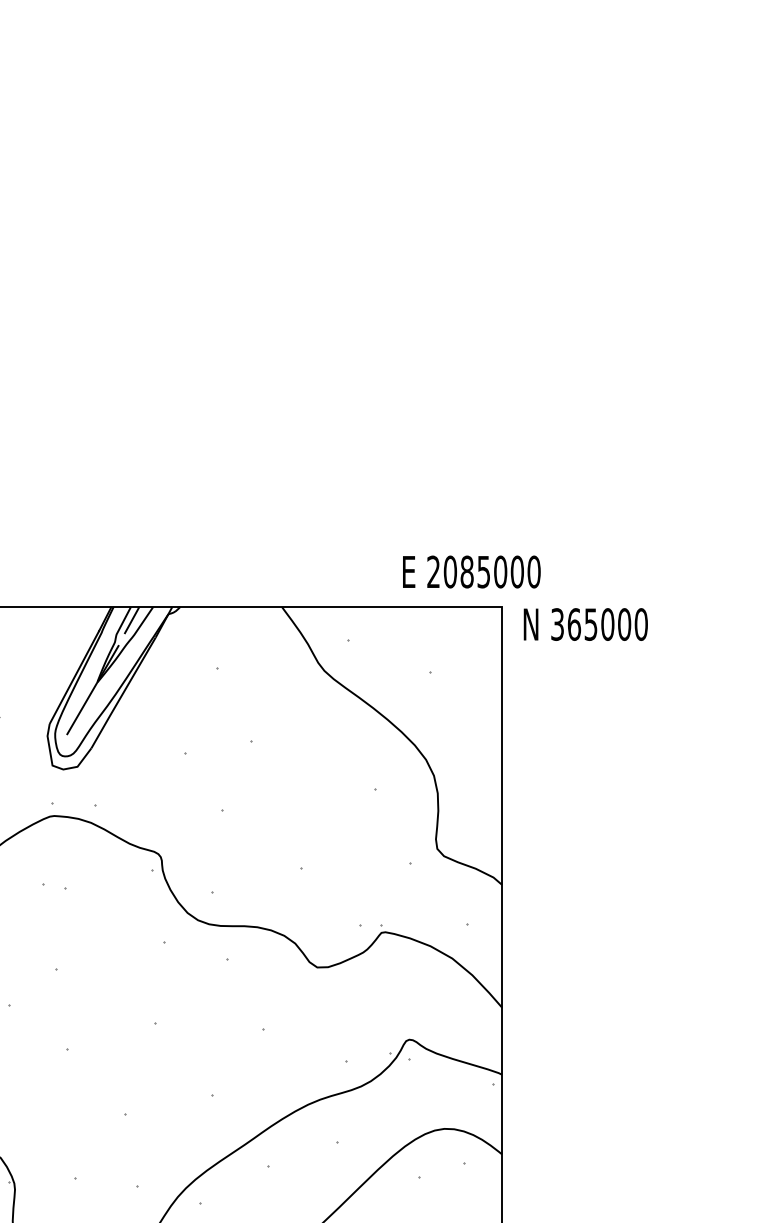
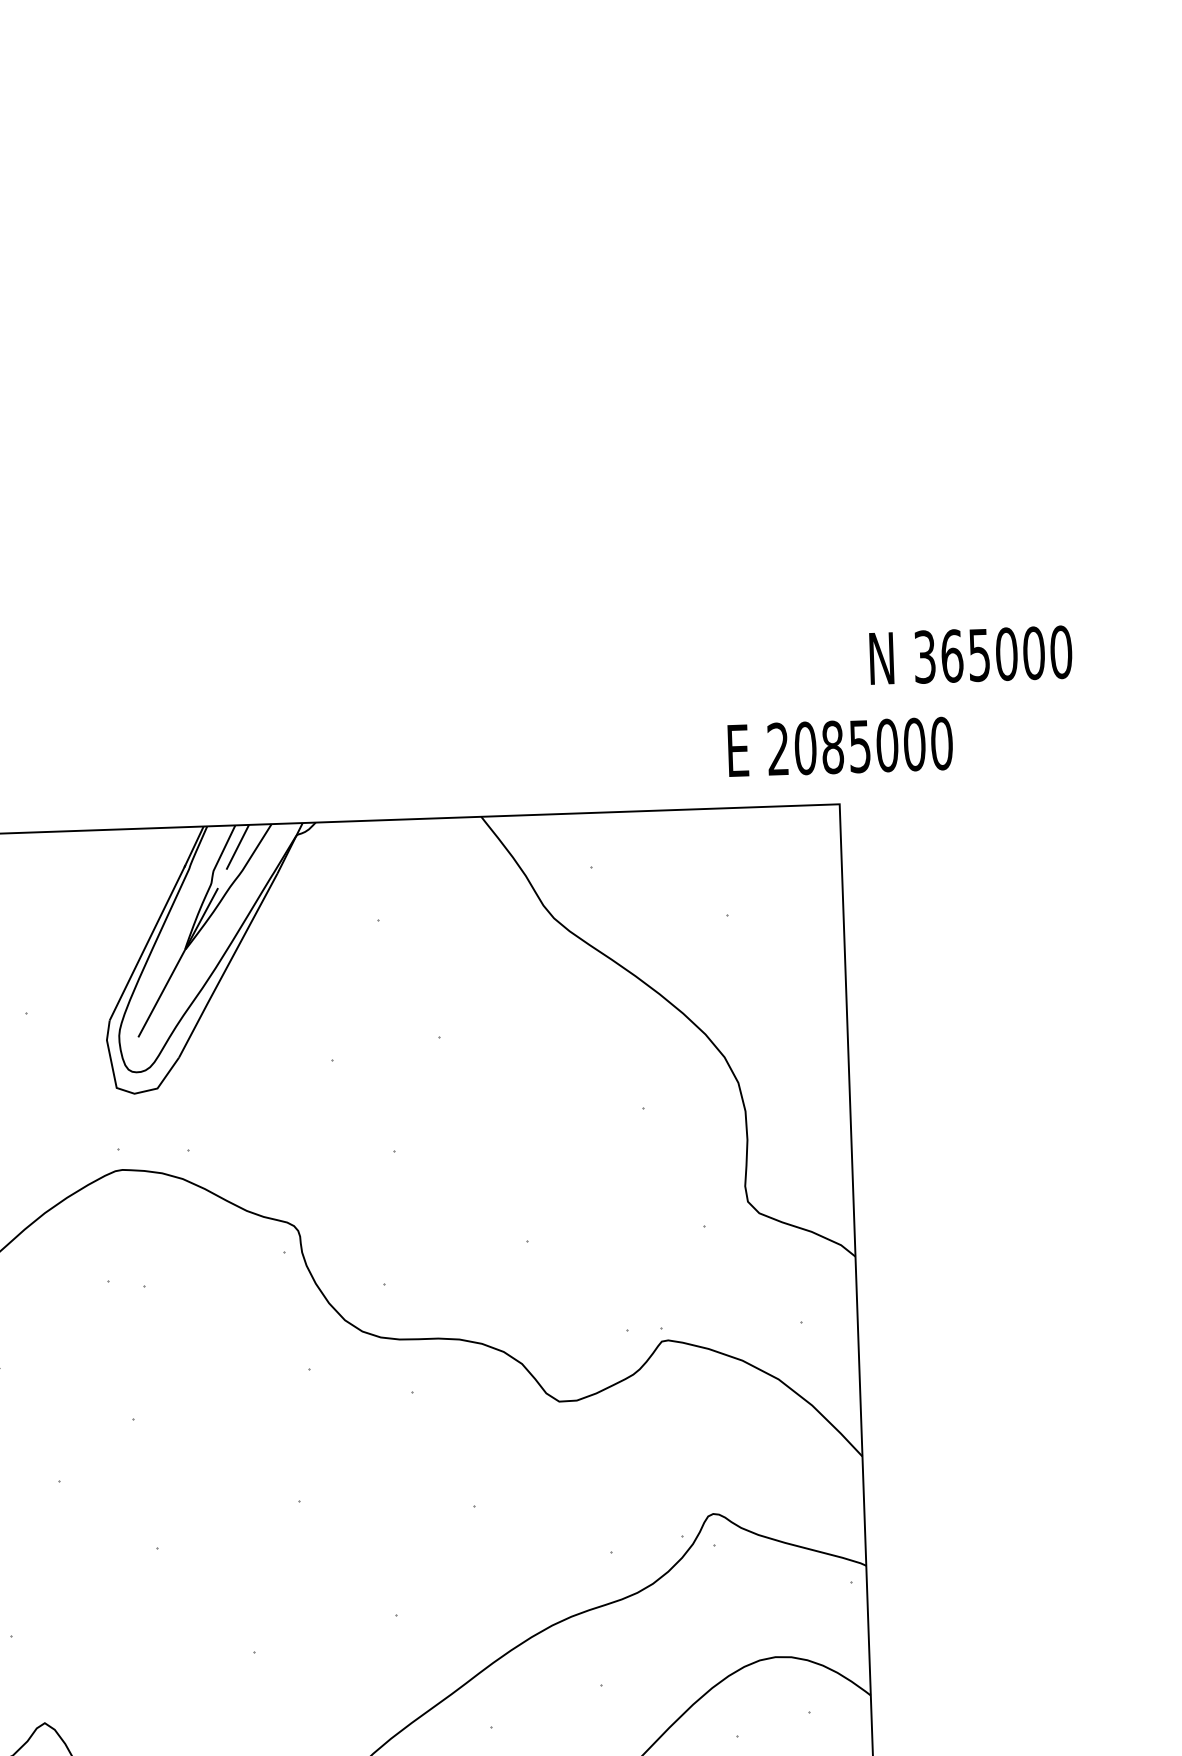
text: (471, 571) -> (839, 746), moved
text: (585, 624) -> (970, 655), moved

